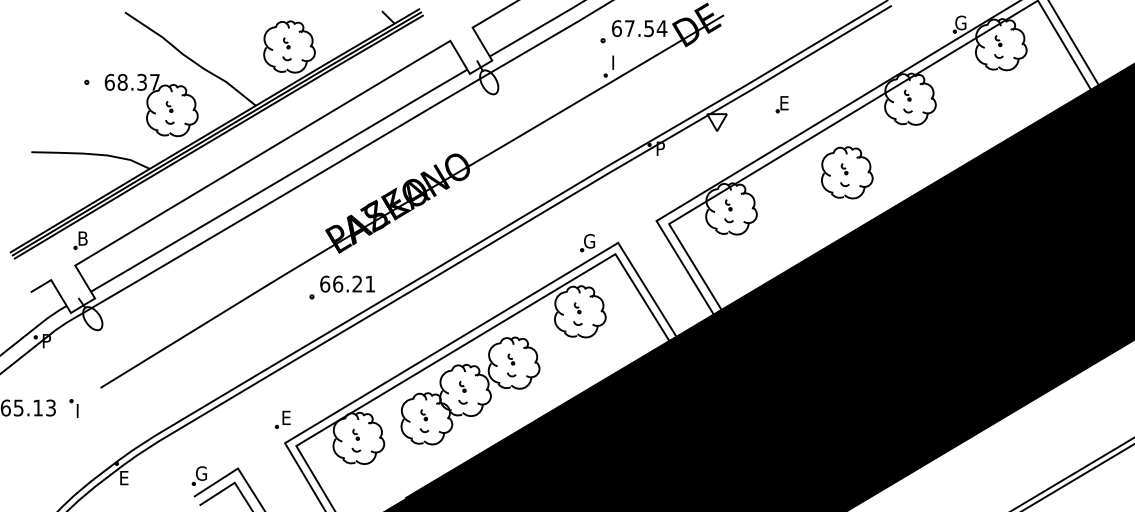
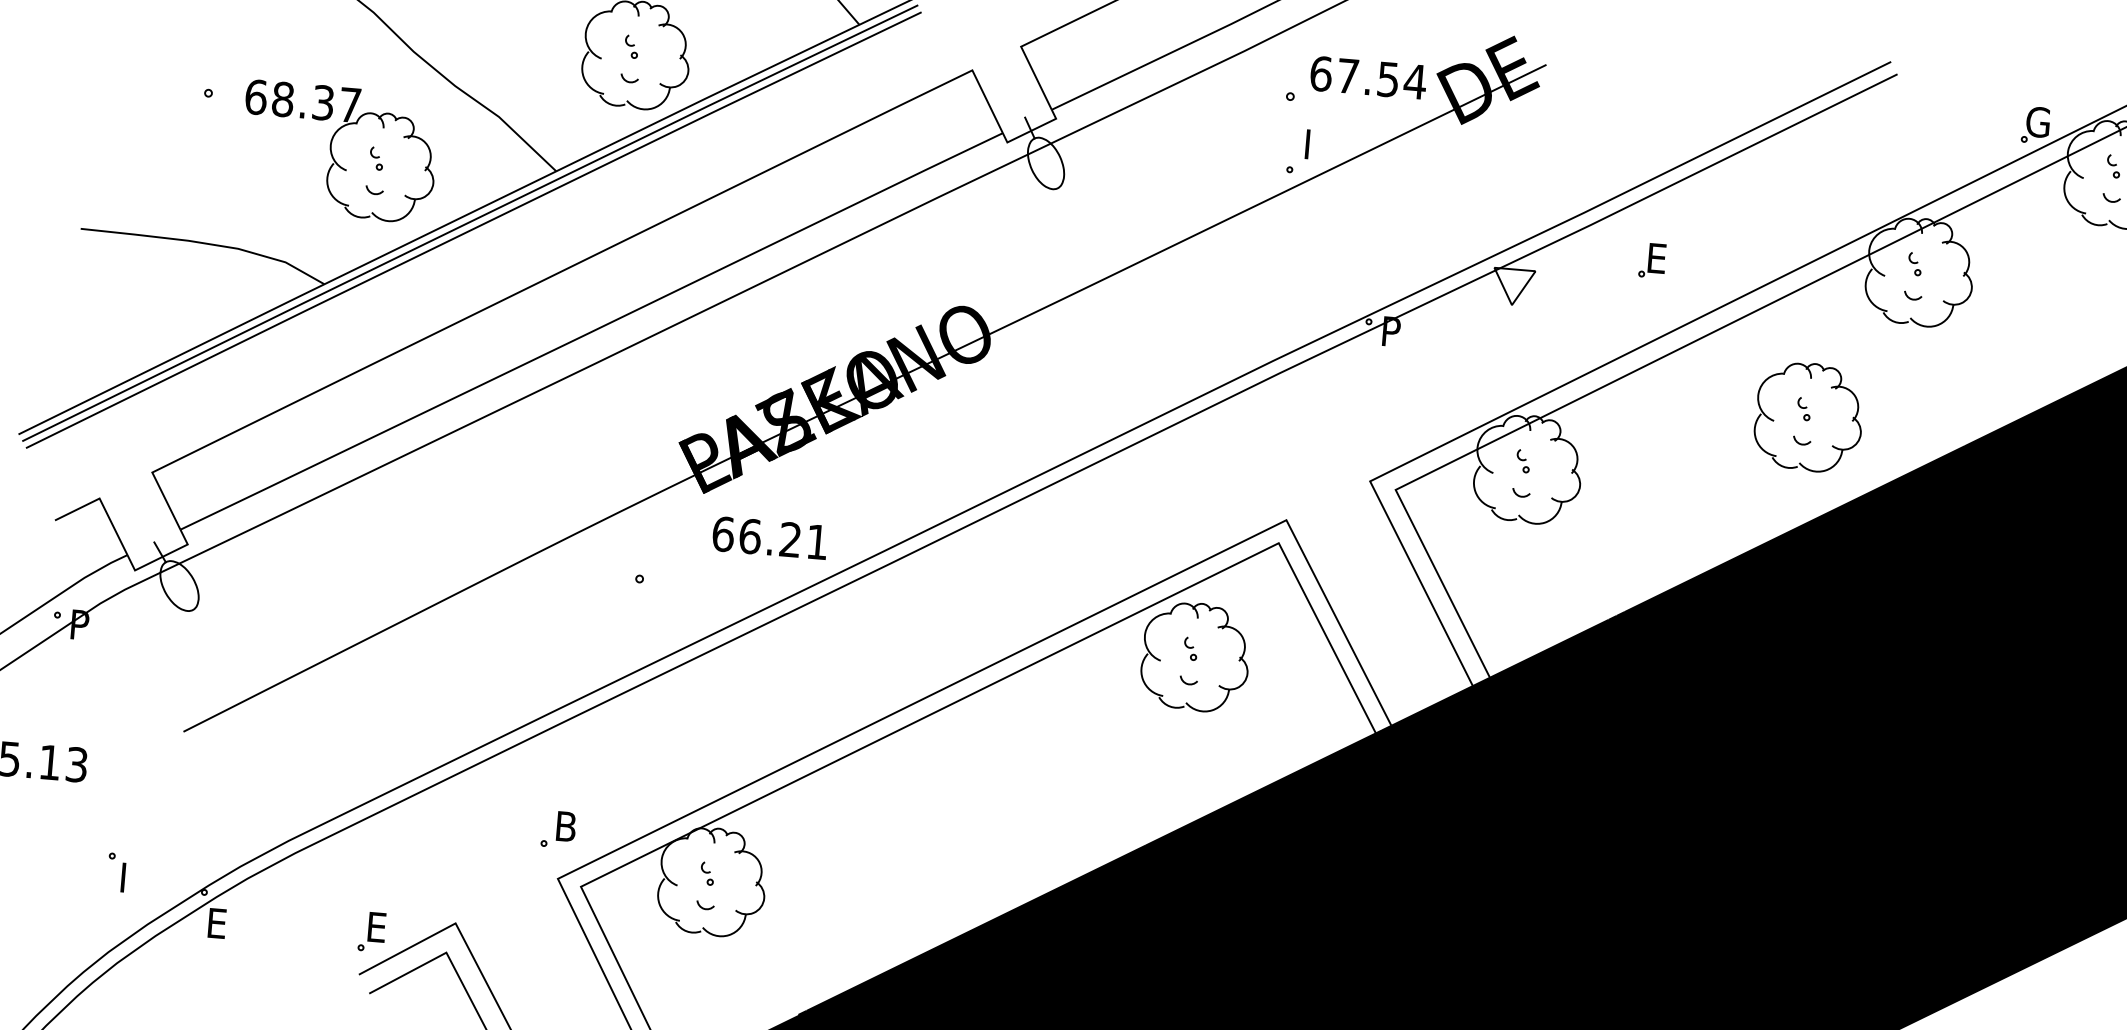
part: (847, 172) -> (1809, 416), moved
part: (80, 240) -> (167, 421), removed
part: (587, 243) -> (1222, 516), removed
text: (347, 283) -> (770, 536), moved
part: (470, 390) -> (953, 801), removed
part: (73, 408) -> (115, 871), moved
text: (289, 417) -> (571, 826), E -> B
text: (200, 473) -> (376, 927), G -> E

